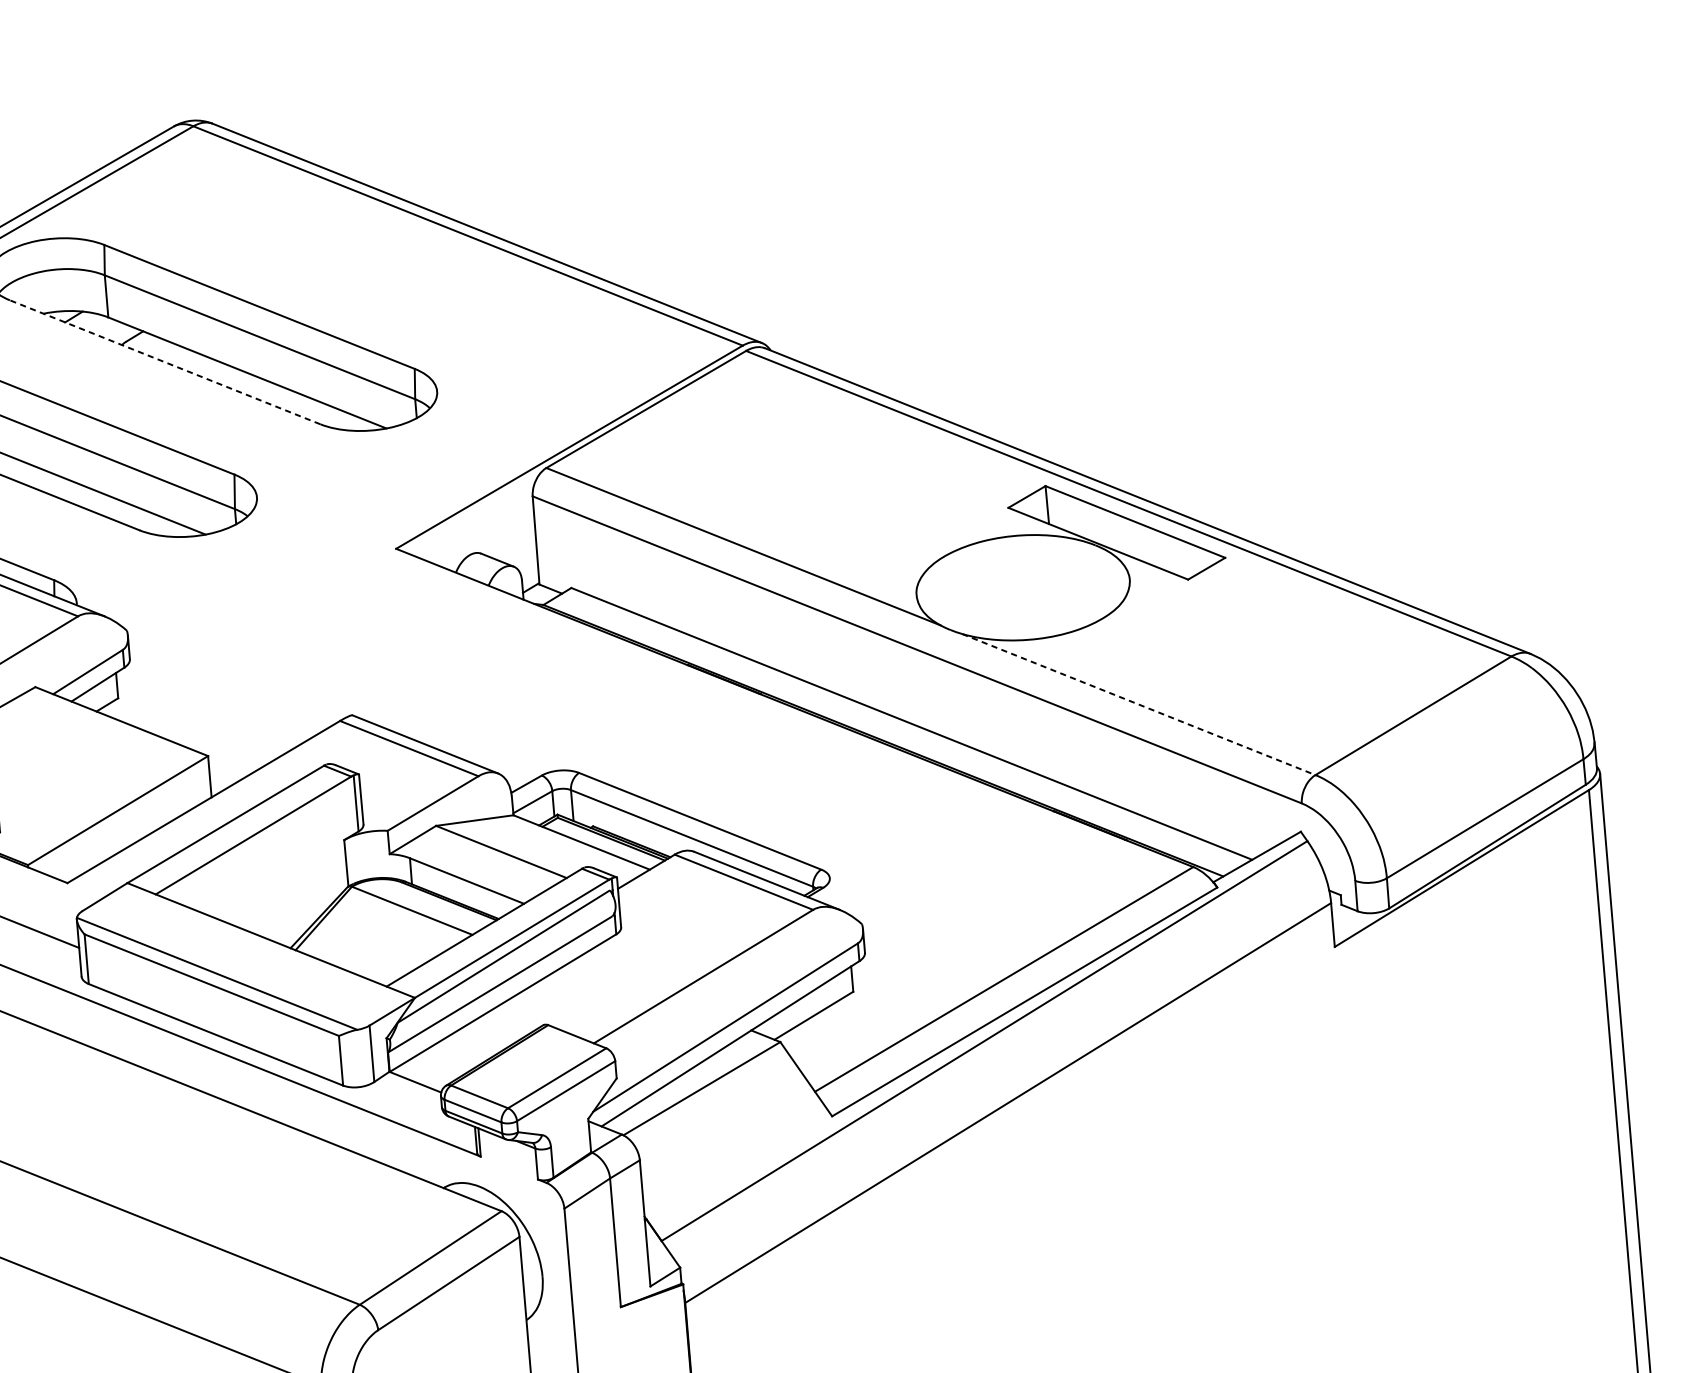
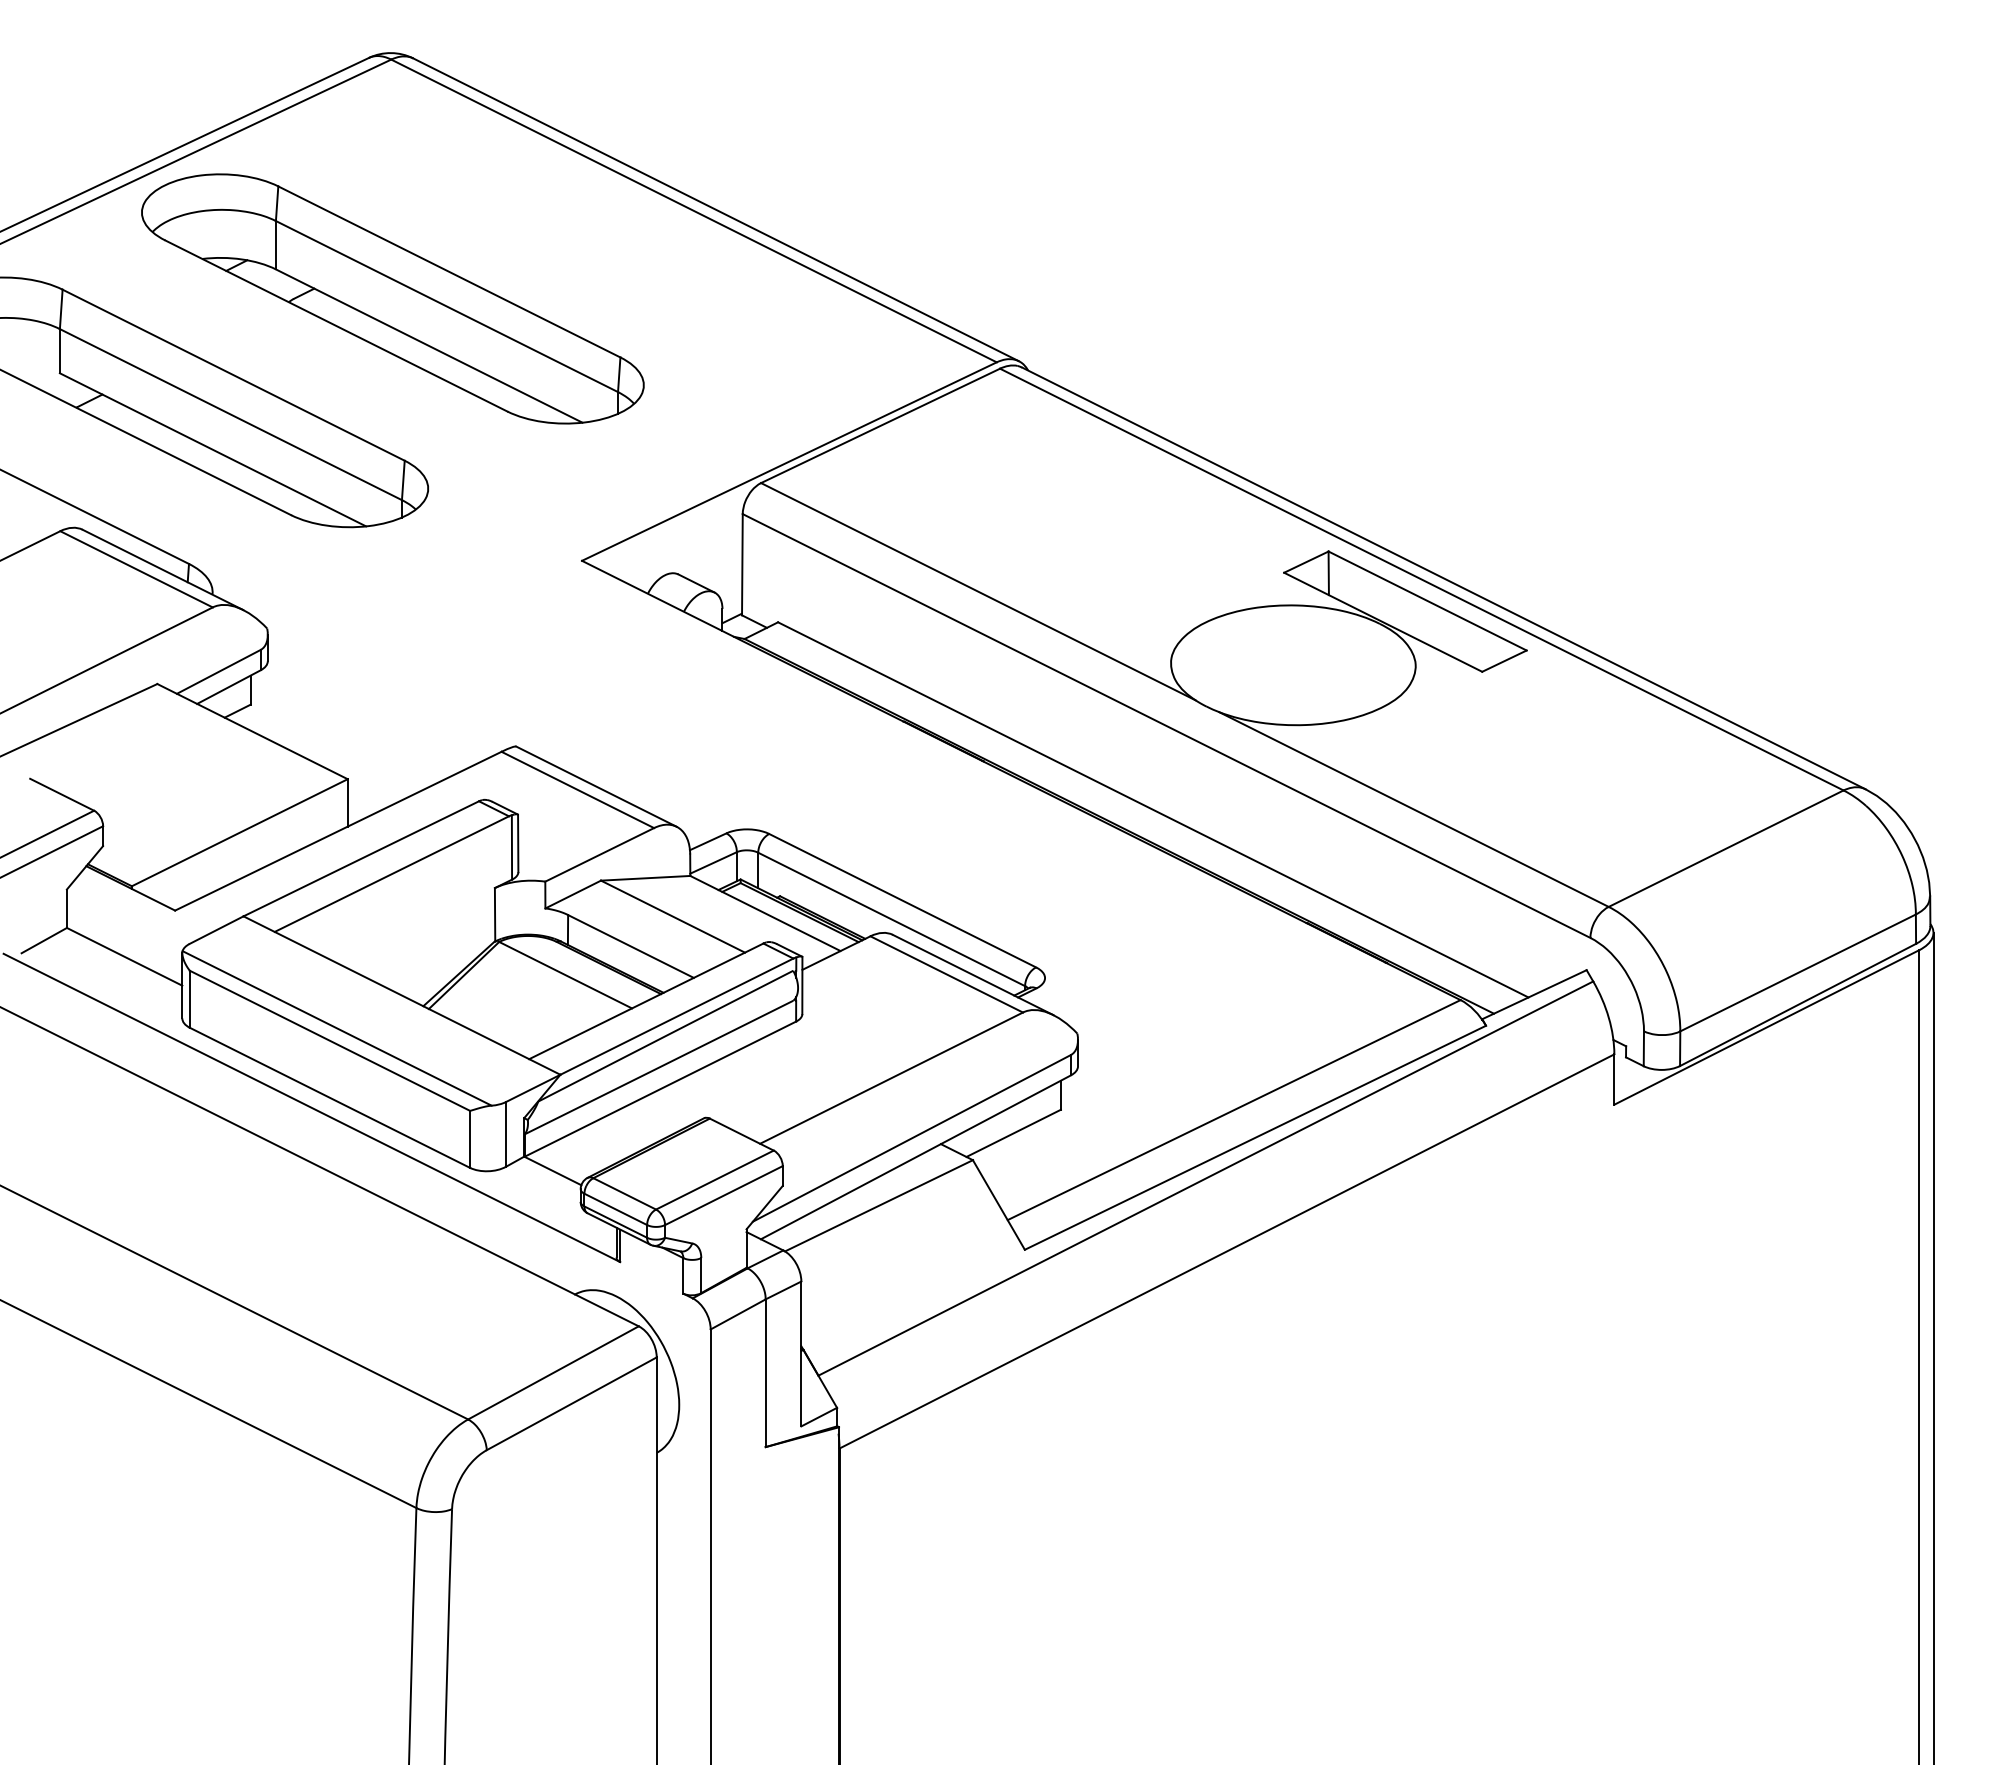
line: (164, 361) -> (335, 325), dashed -> solid
line: (1139, 704) -> (1414, 809), dashed -> solid

